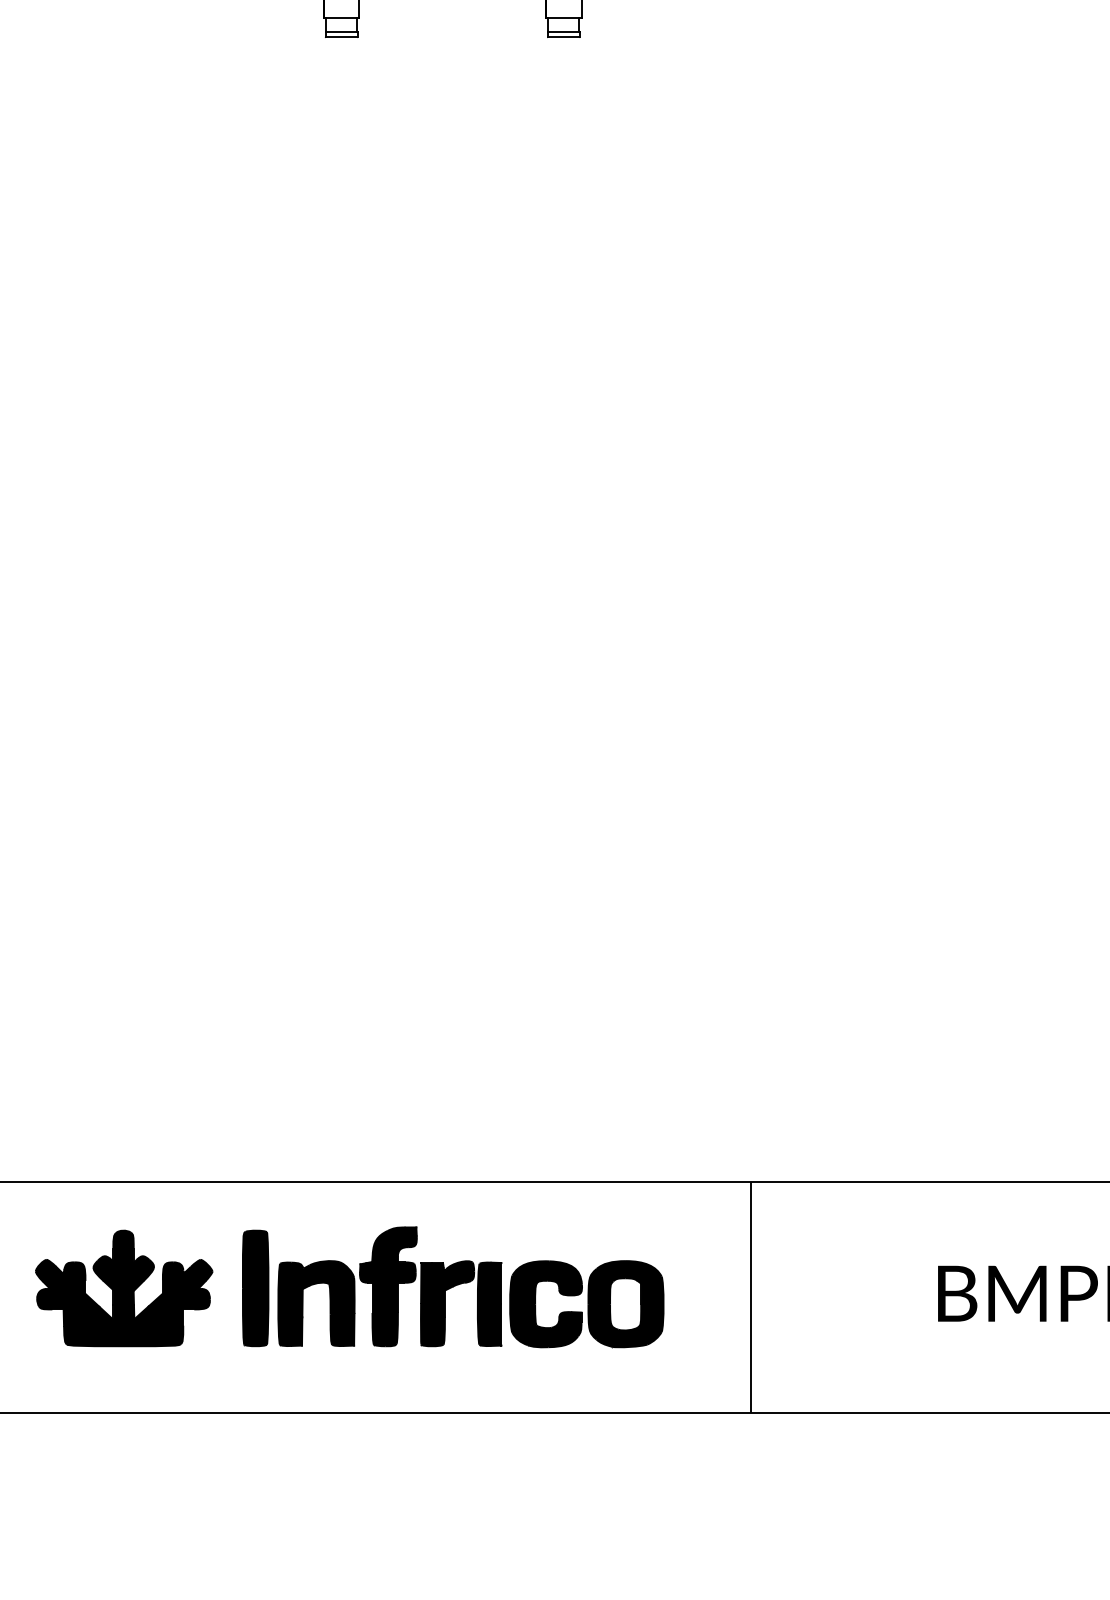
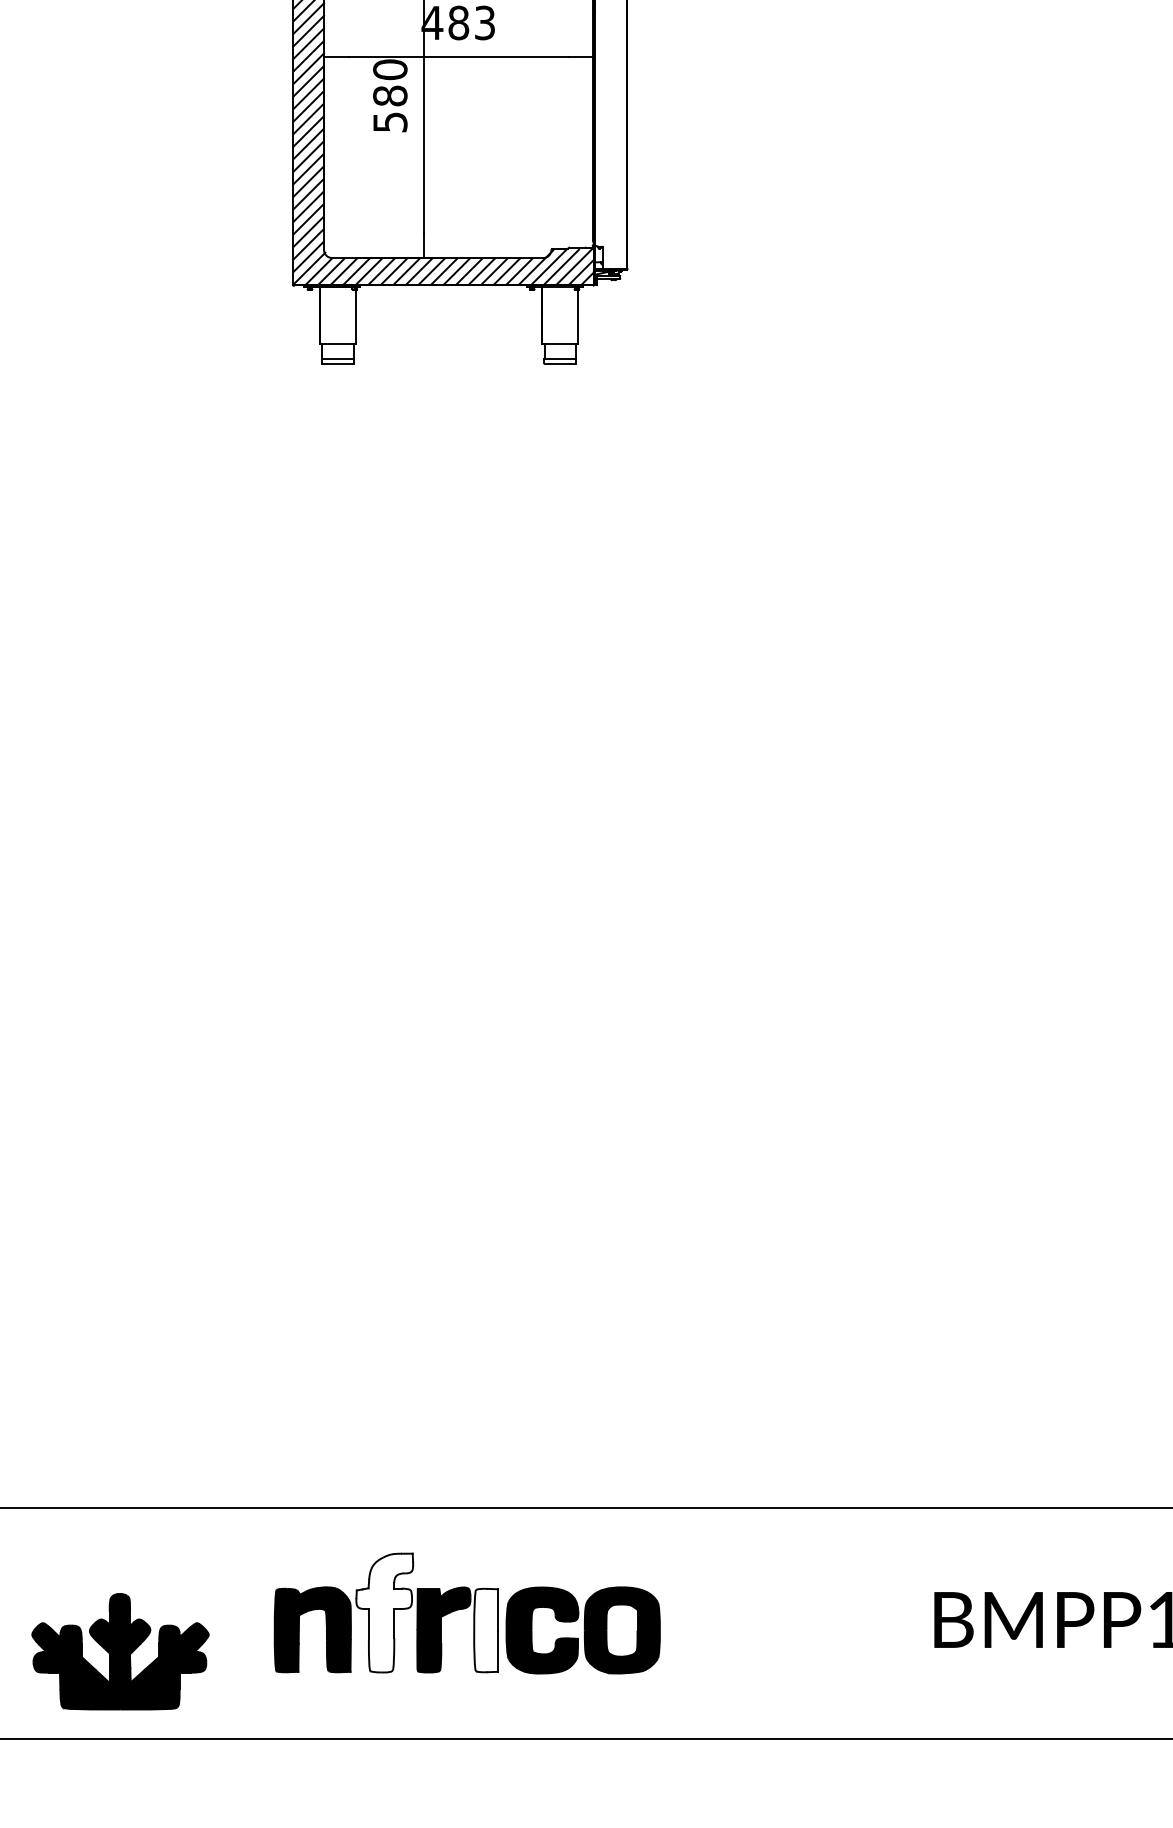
fill: (388, 1286) -> (384, 1612), removed
part: (124, 1288) -> (120, 1651), moved
part: (255, 1288) -> (251, 1614), removed
line: (751, 1297) -> (747, 1623), removed
fill: (489, 1304) -> (485, 1630), removed

